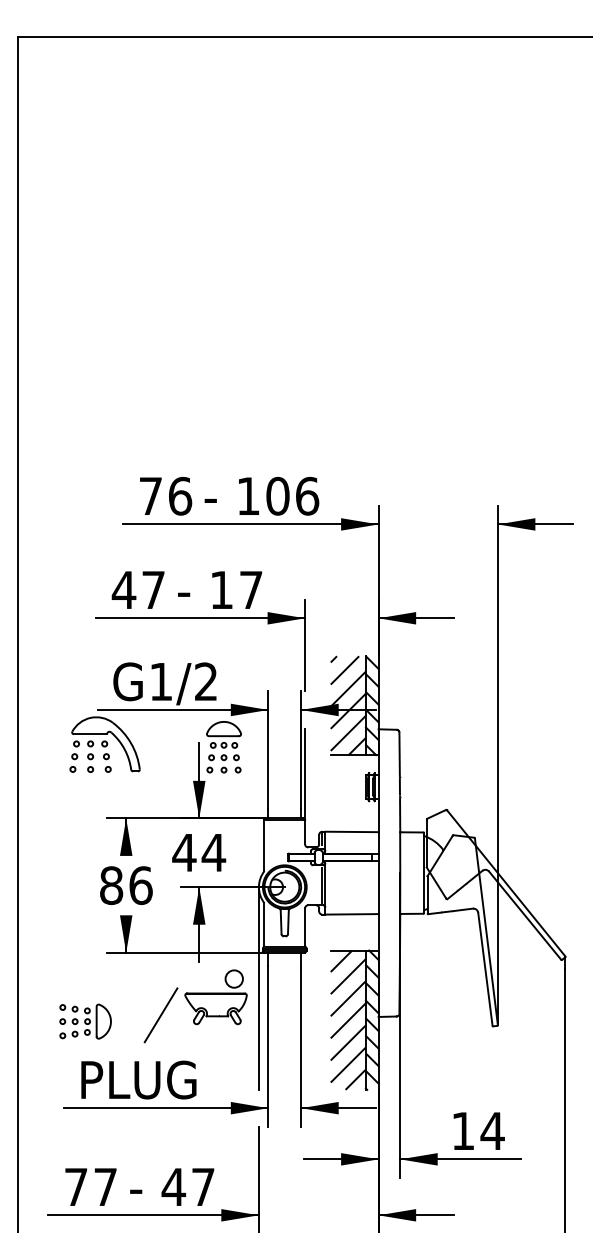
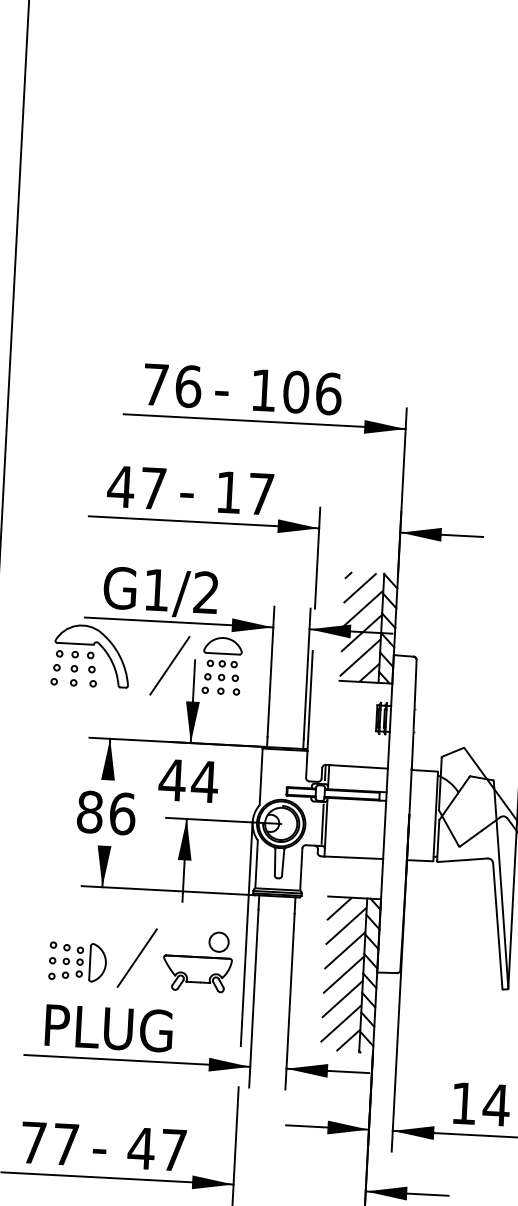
line: (176, 749) -> (169, 665), added
part: (215, 997) -> (197, 961), moved
part: (85, 1021) -> (77, 961), moved

